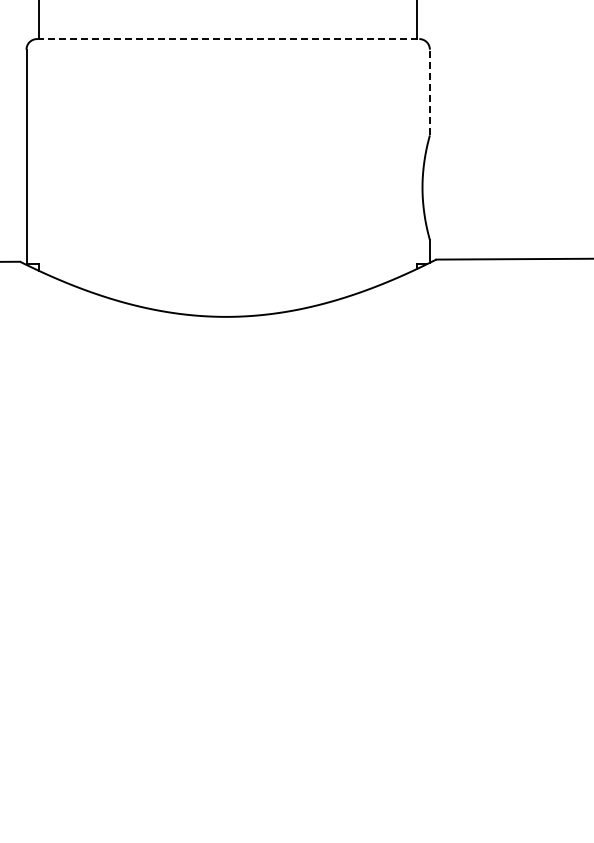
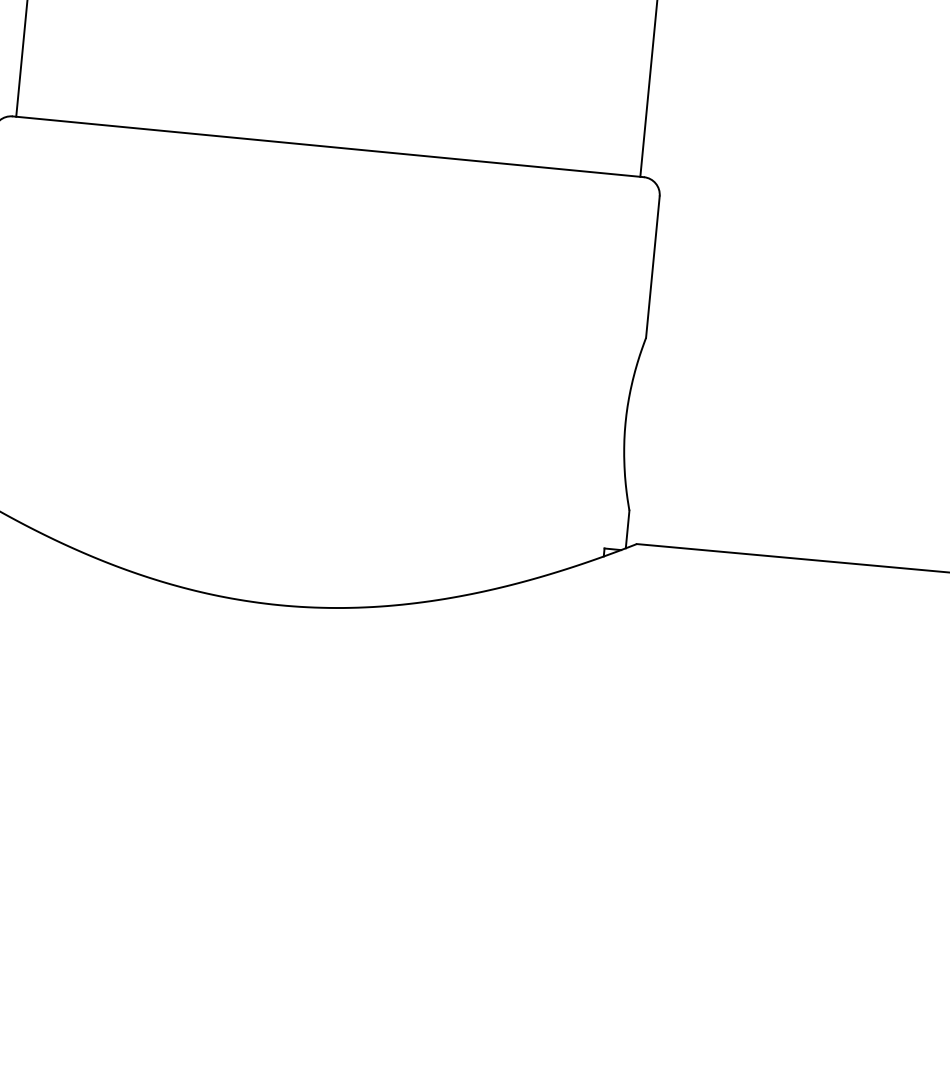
line: (228, 39) -> (328, 147), dashed -> solid
line: (429, 92) -> (652, 267), dashed -> solid

